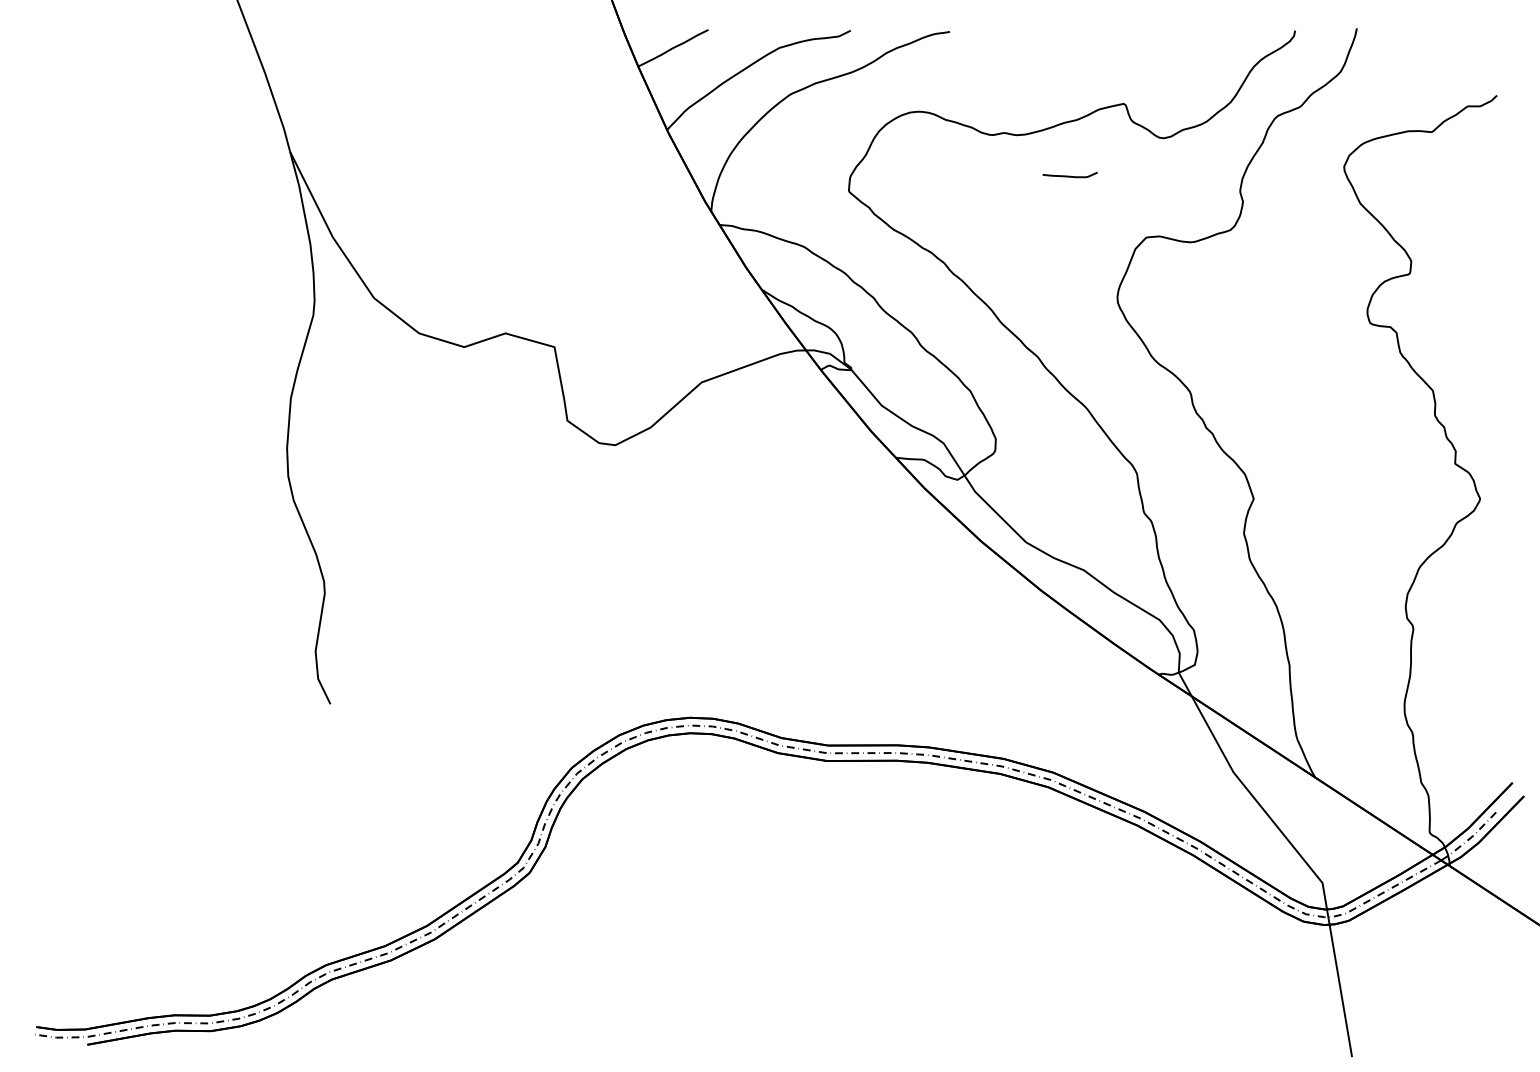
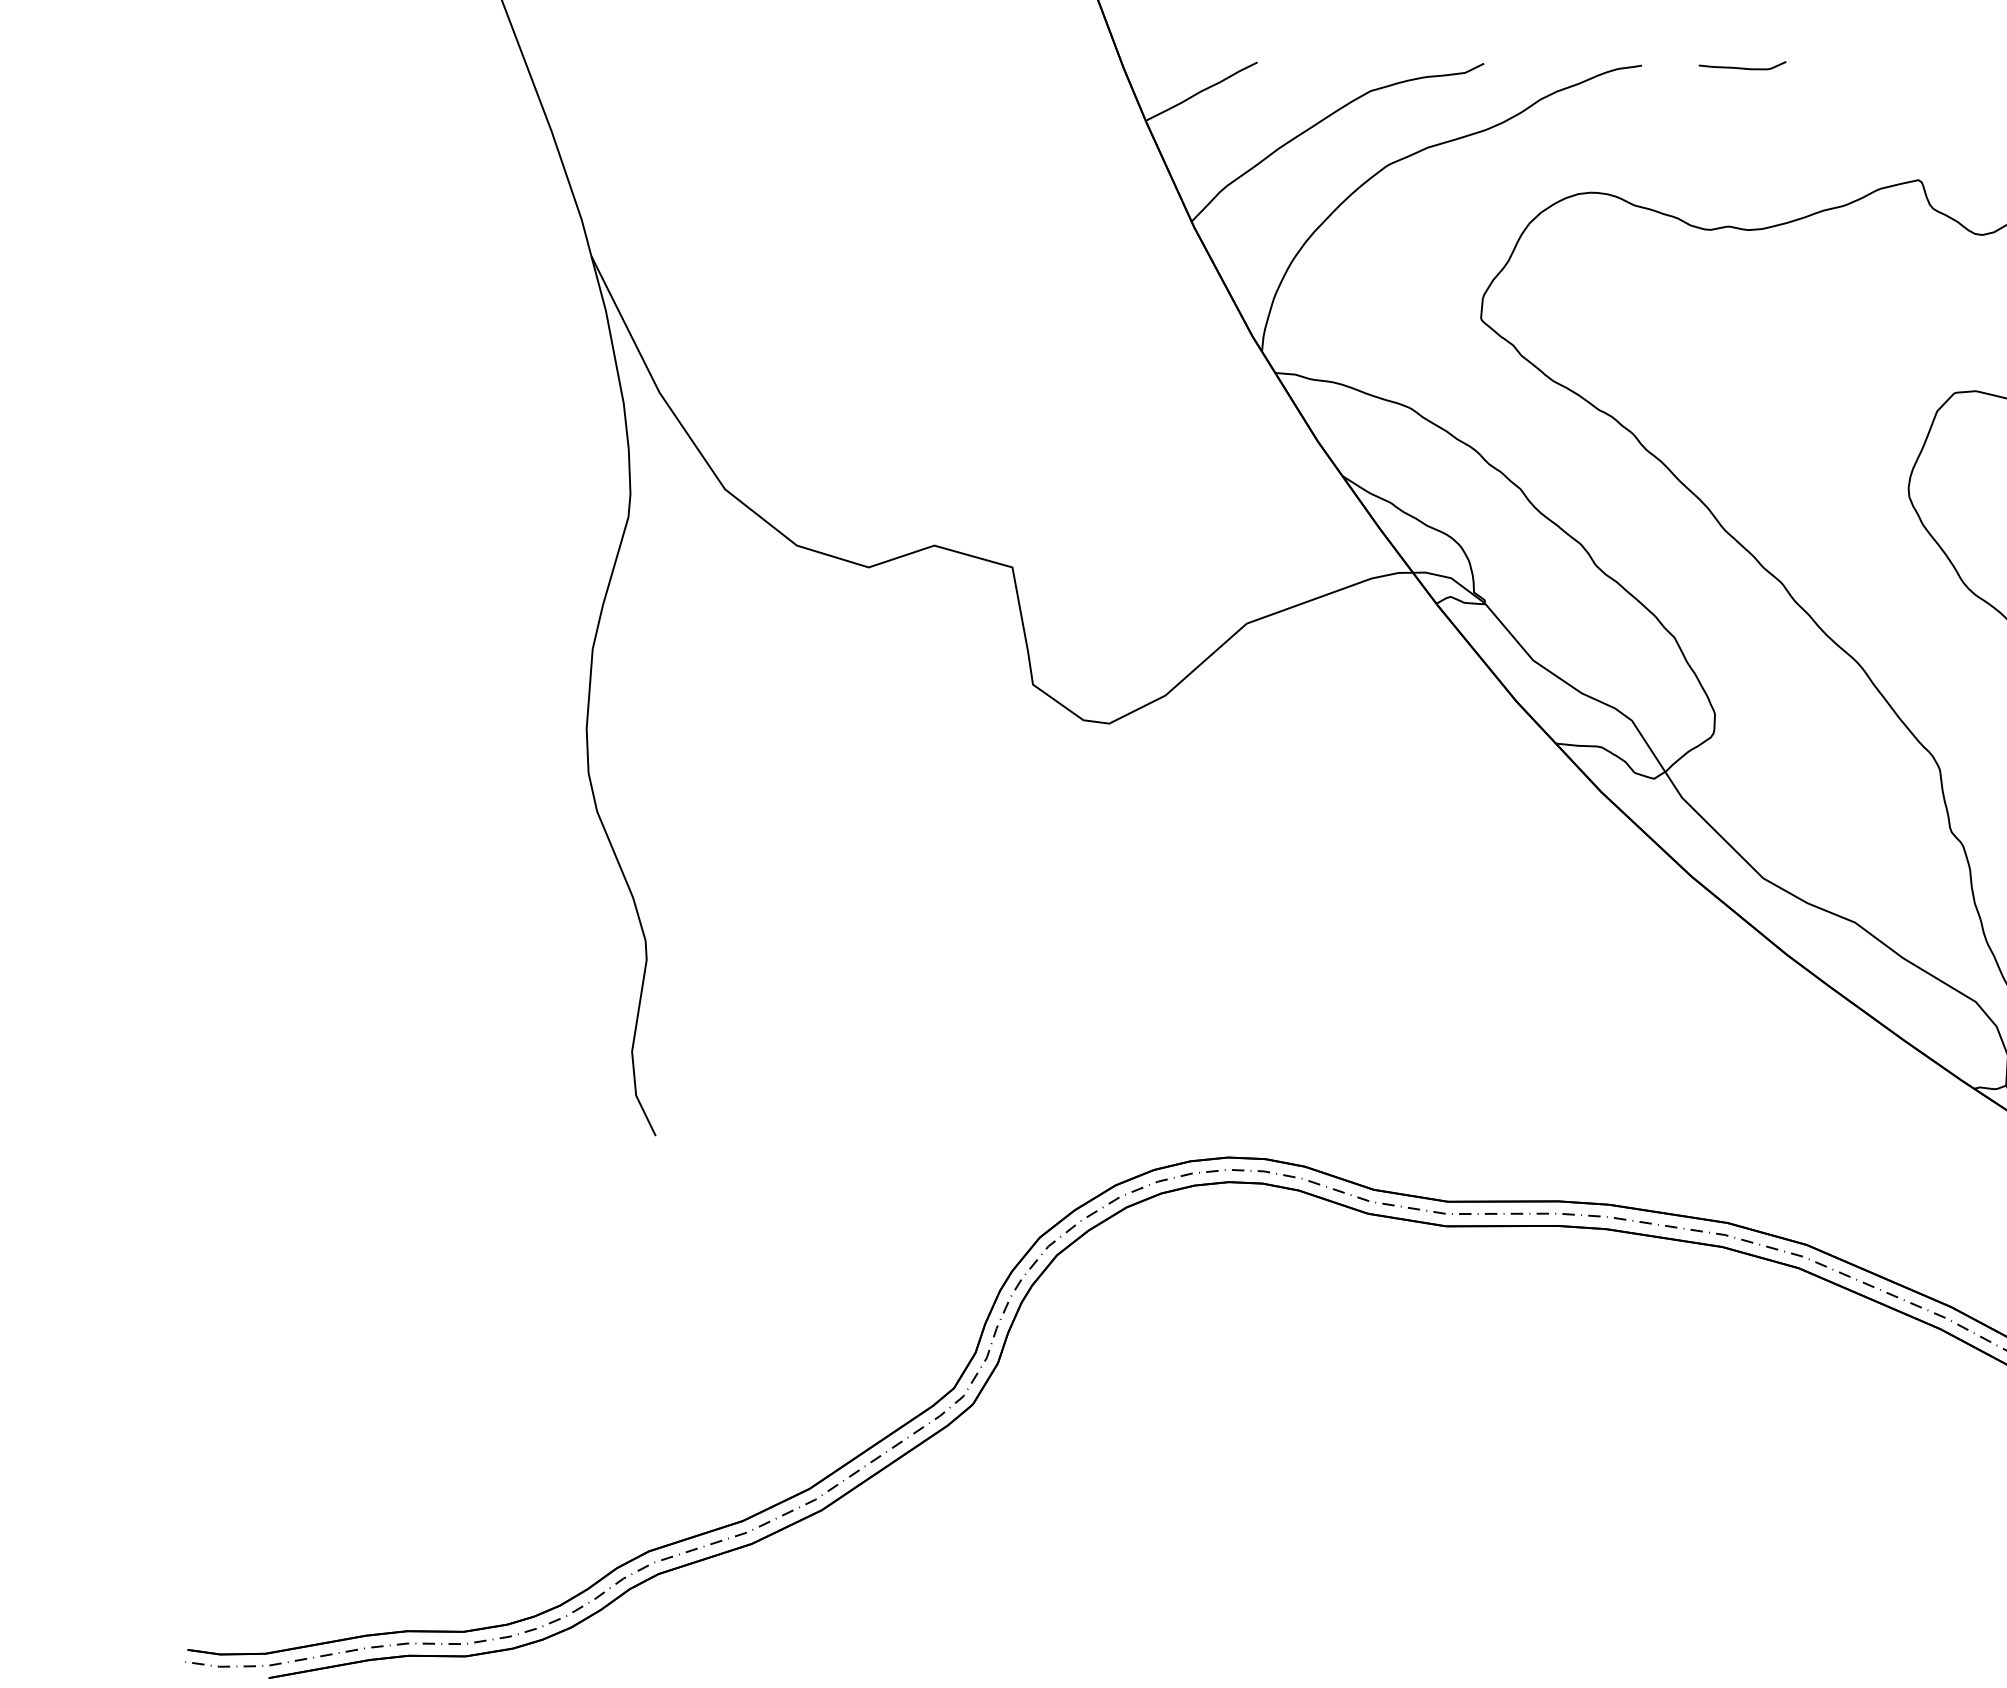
curve: (1069, 175) -> (1741, 66), moved

